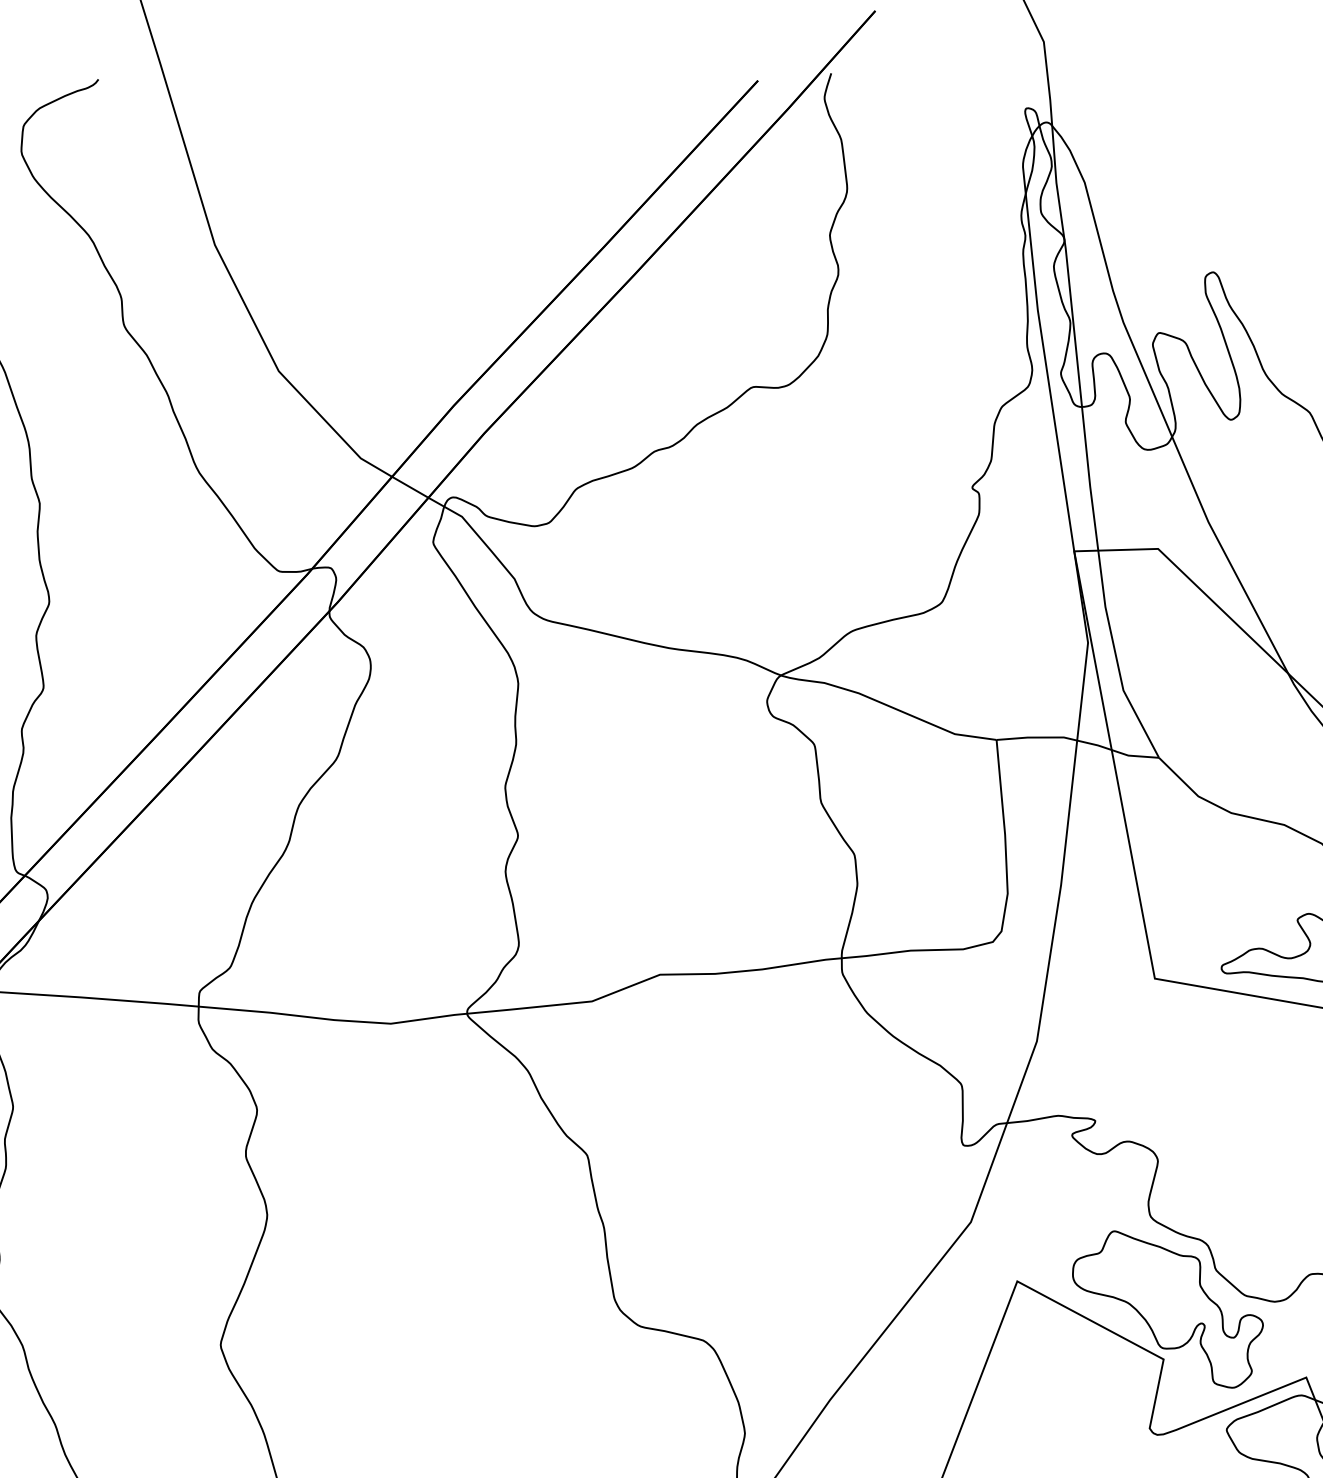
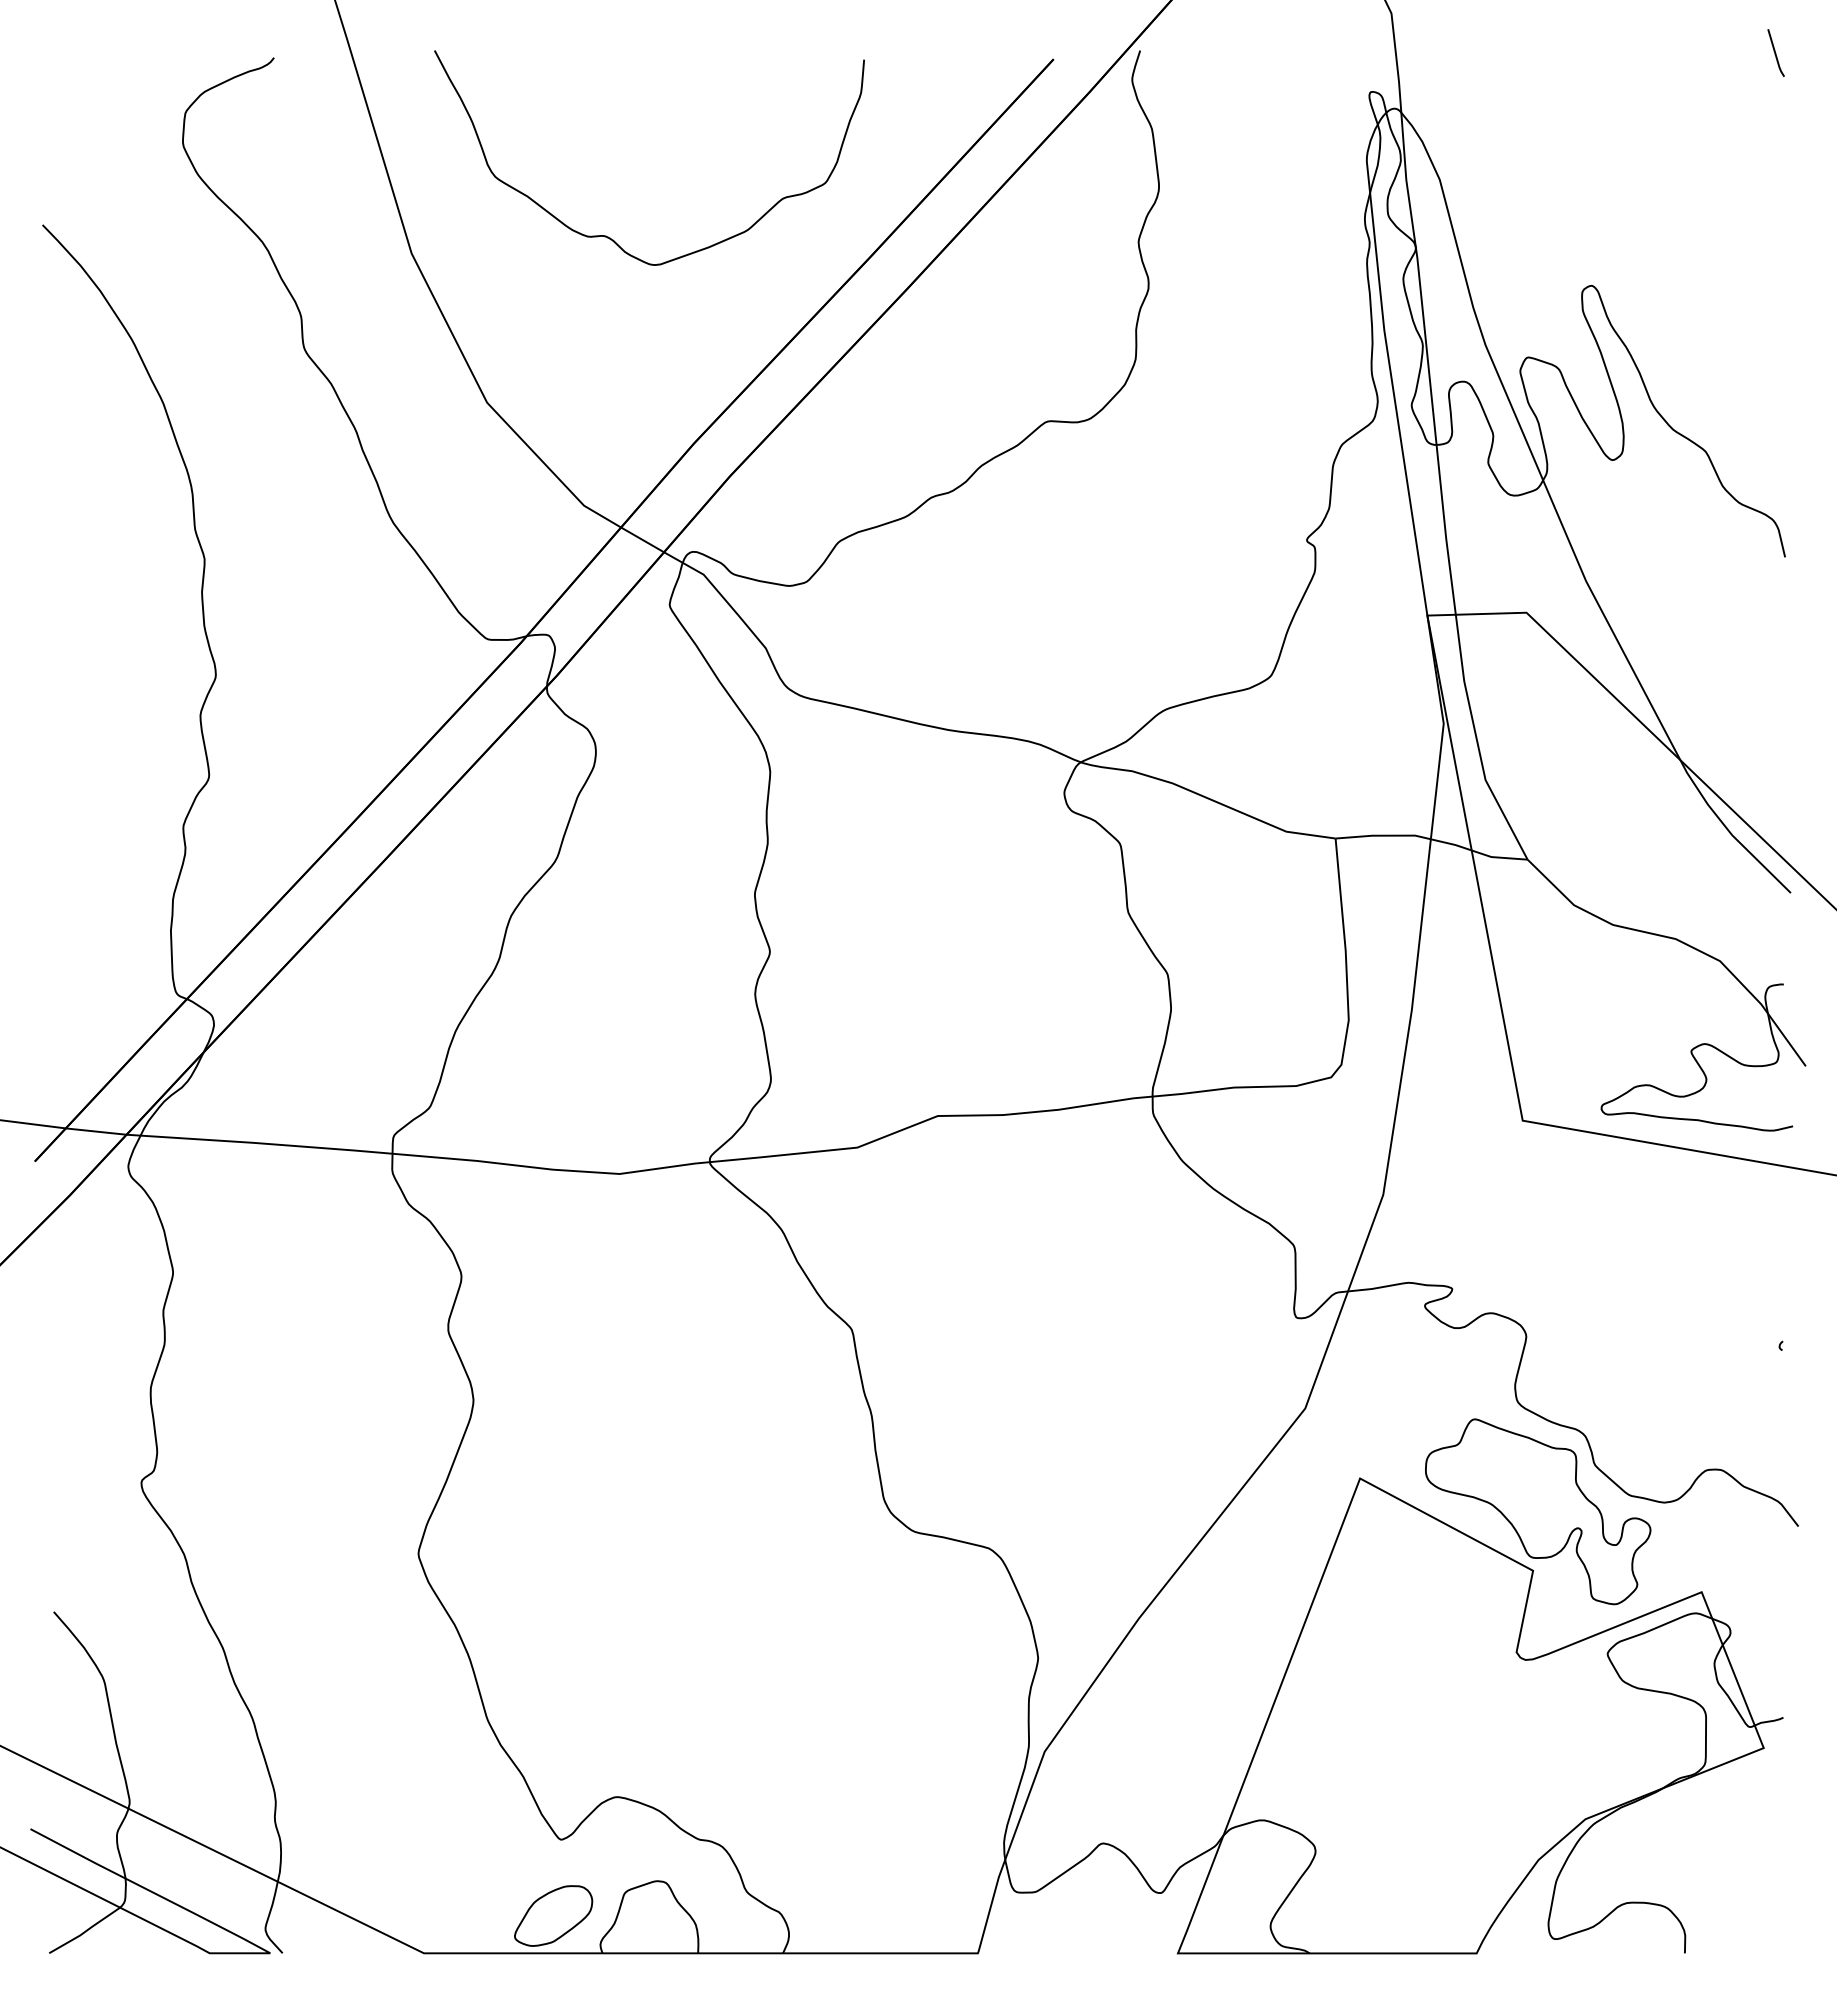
curve: (383, 231) -> (610, 237), added

